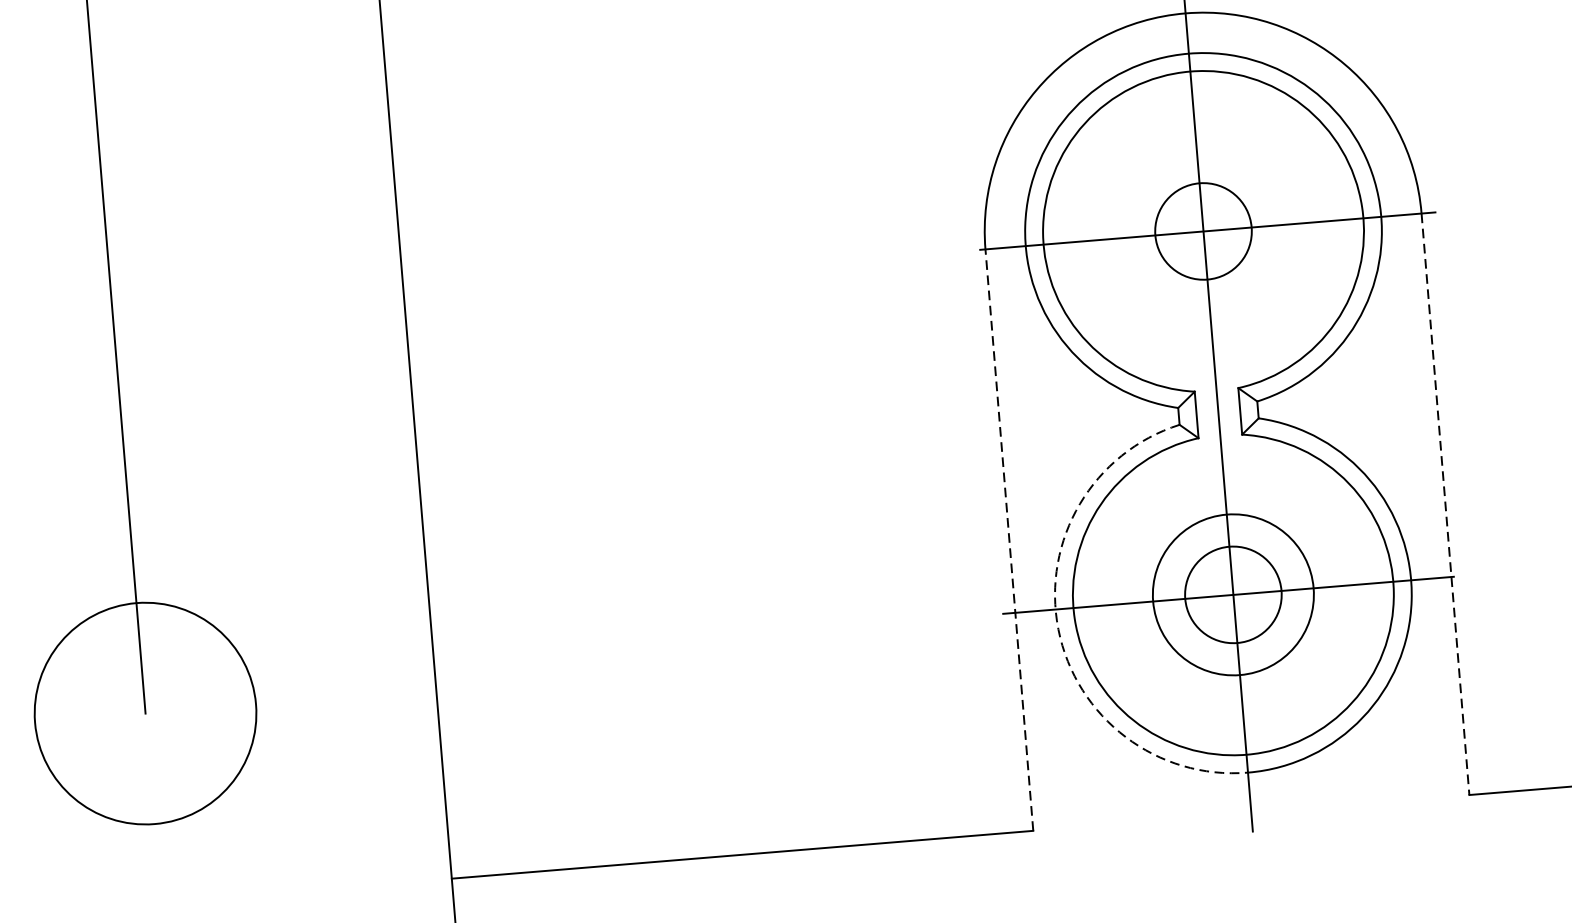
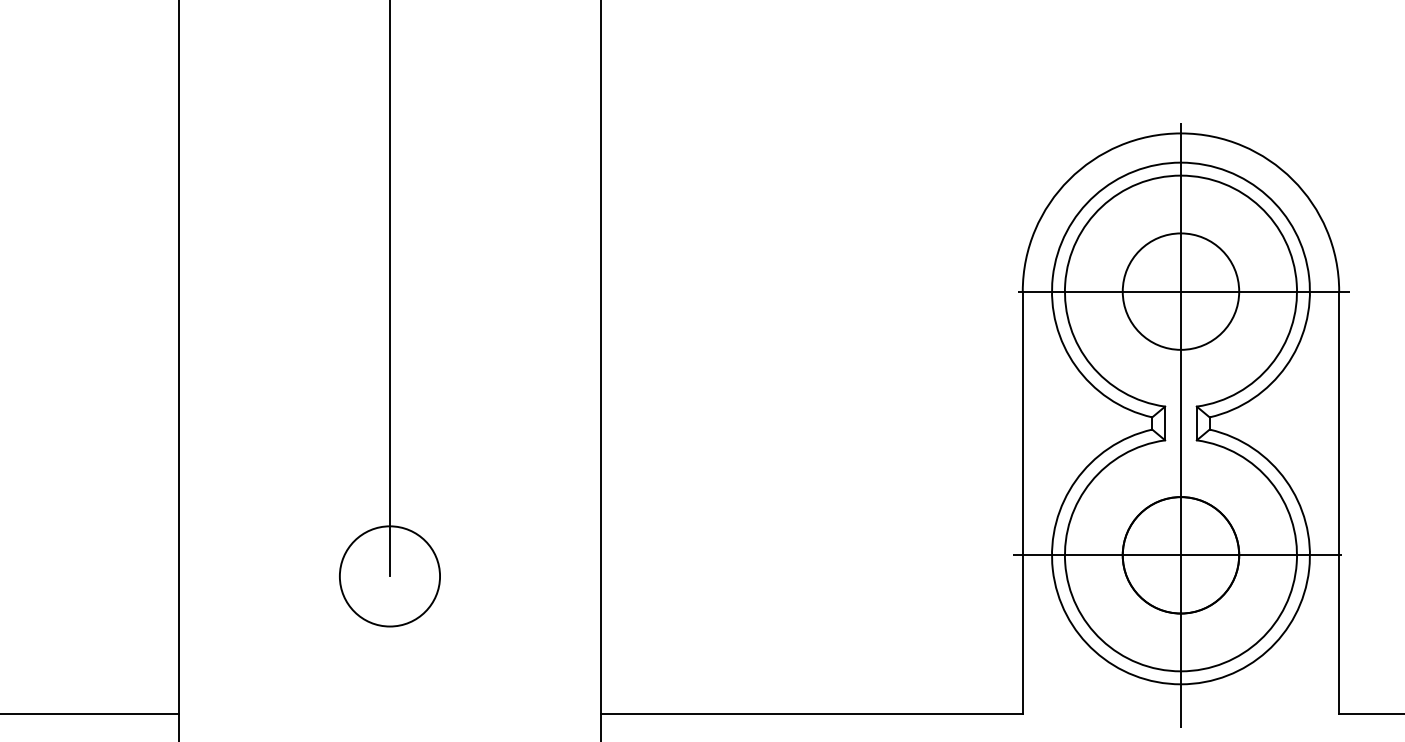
circle: (1202, 231) -> (1180, 291), size x1.67
line: (1445, 504) -> (1339, 502), dashed -> solid
line: (1008, 540) -> (1022, 502), dashed -> solid
circle: (1232, 595) -> (1180, 555), size x1.67
arc: (1057, 628) -> (1052, 569), dashed -> solid
circle: (144, 713) -> (389, 576), size x0.62

